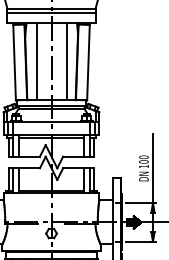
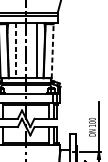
line: (36, 61) -> (15, 50), solid -> dashed
line: (88, 62) -> (52, 51), solid -> dashed

